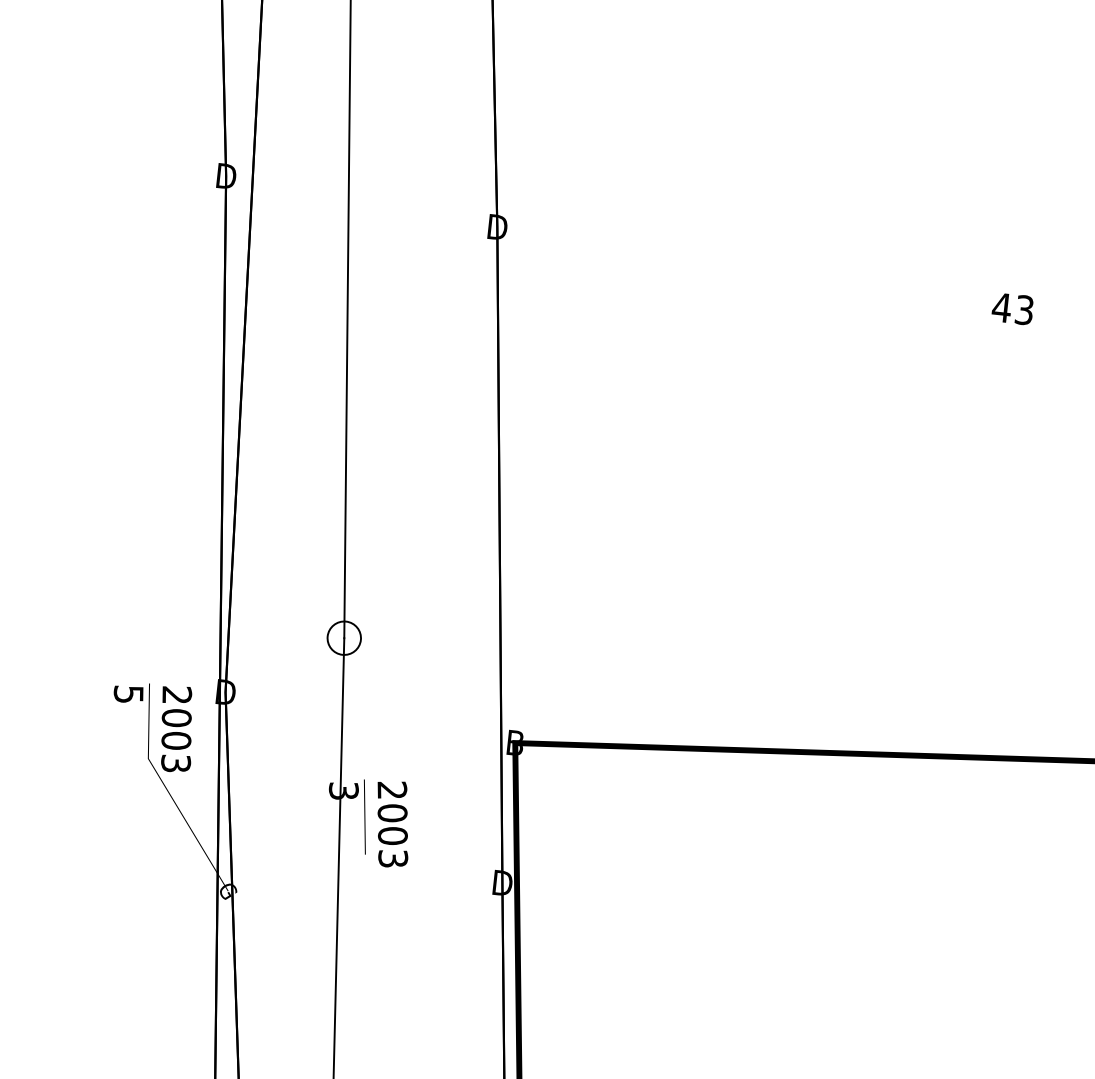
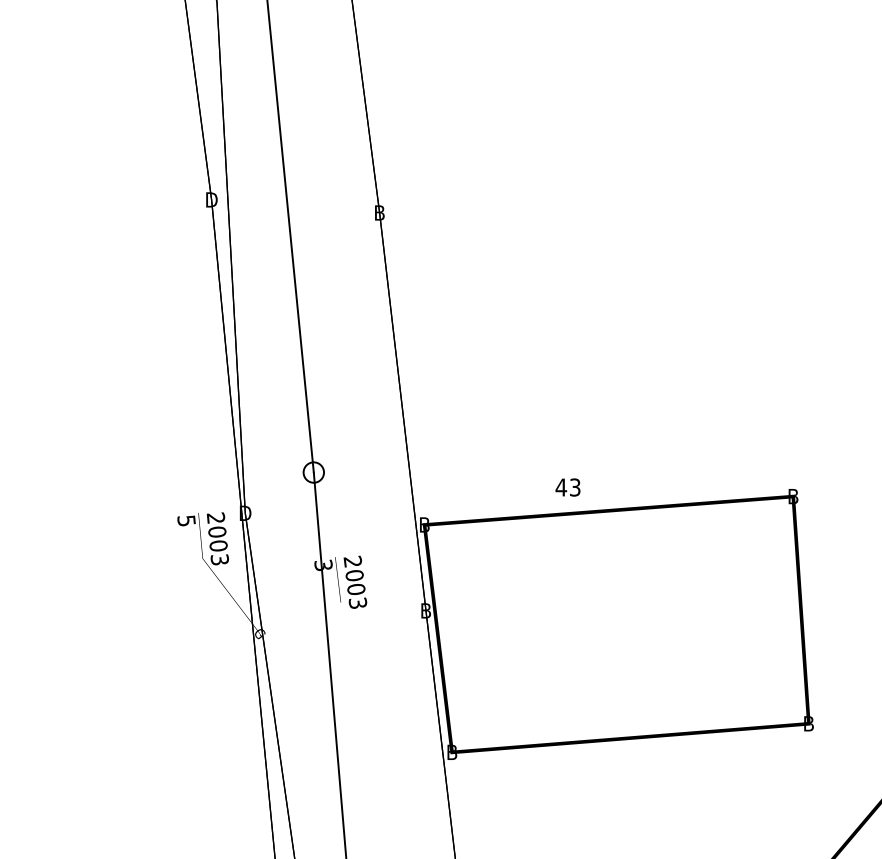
text: (497, 226) -> (379, 212), D -> B
text: (1011, 308) -> (567, 487), moved
text: (503, 882) -> (426, 610), D -> B

